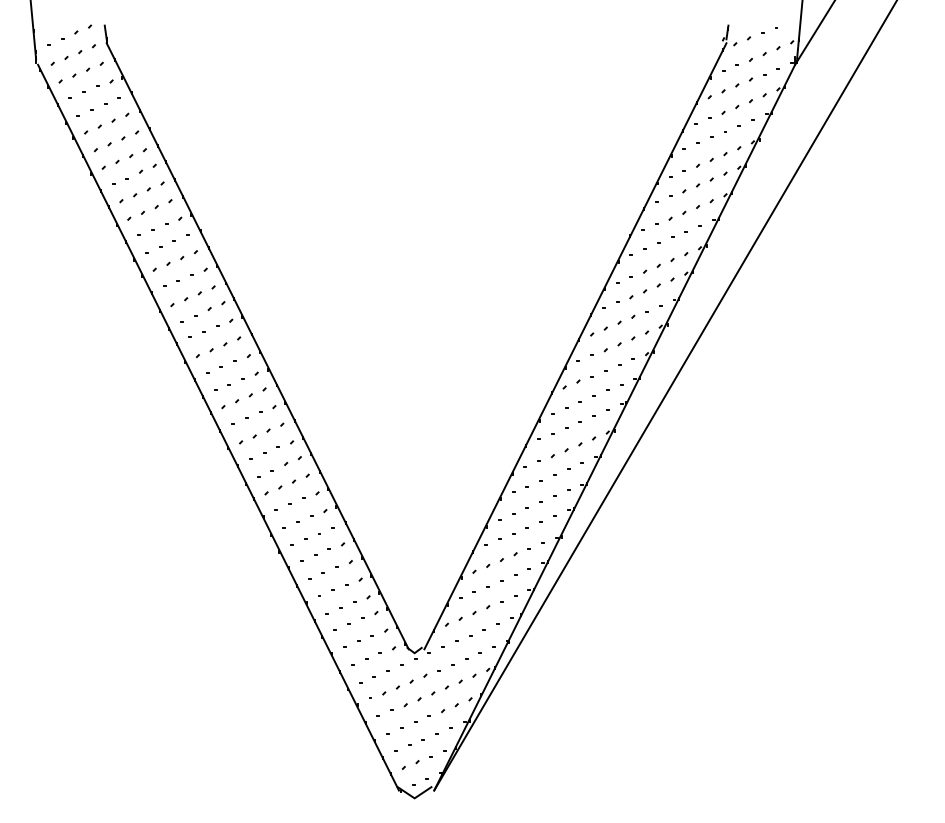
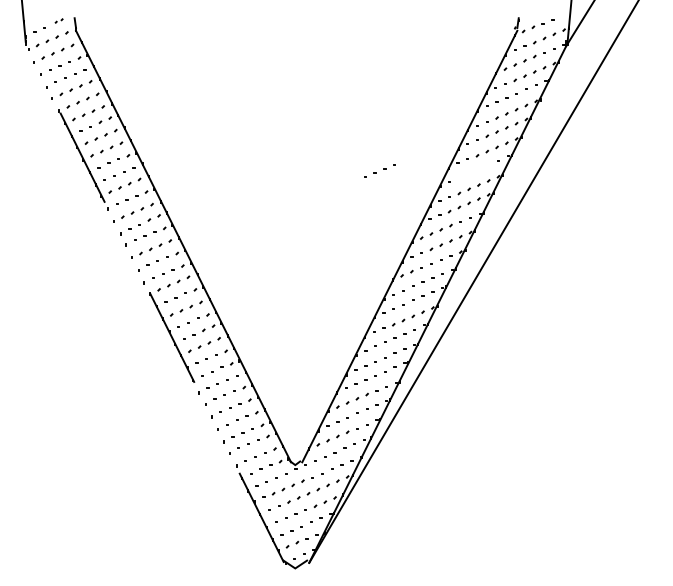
part: (82, 28) -> (58, 20), size x0.6
part: (664, 239) -> (379, 170), moved
line: (218, 427) -> (155, 304), solid -> dashed

